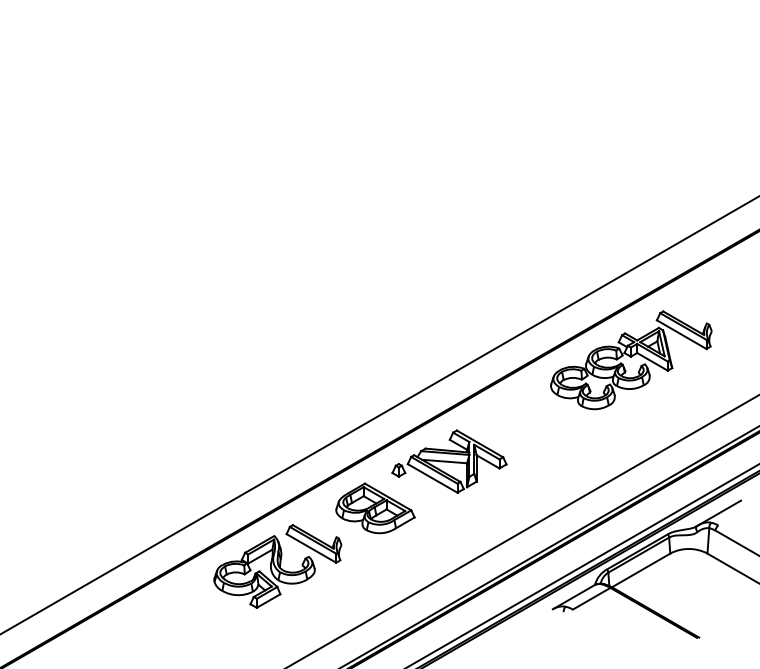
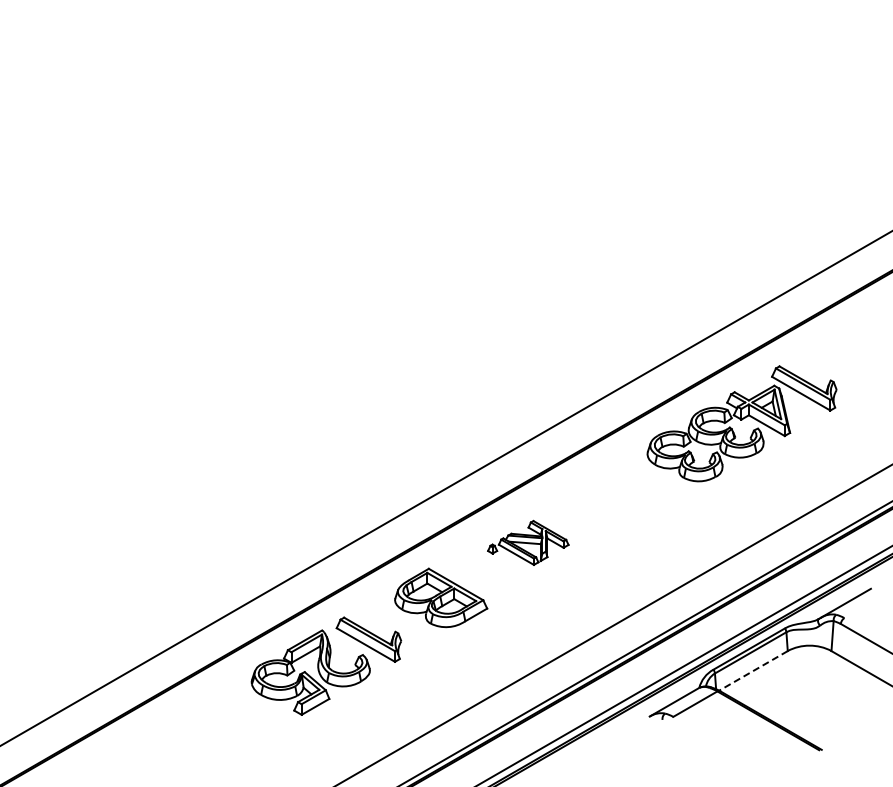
part: (449, 461) -> (528, 542), size x0.6
line: (641, 570) -> (753, 670), solid -> dashed

